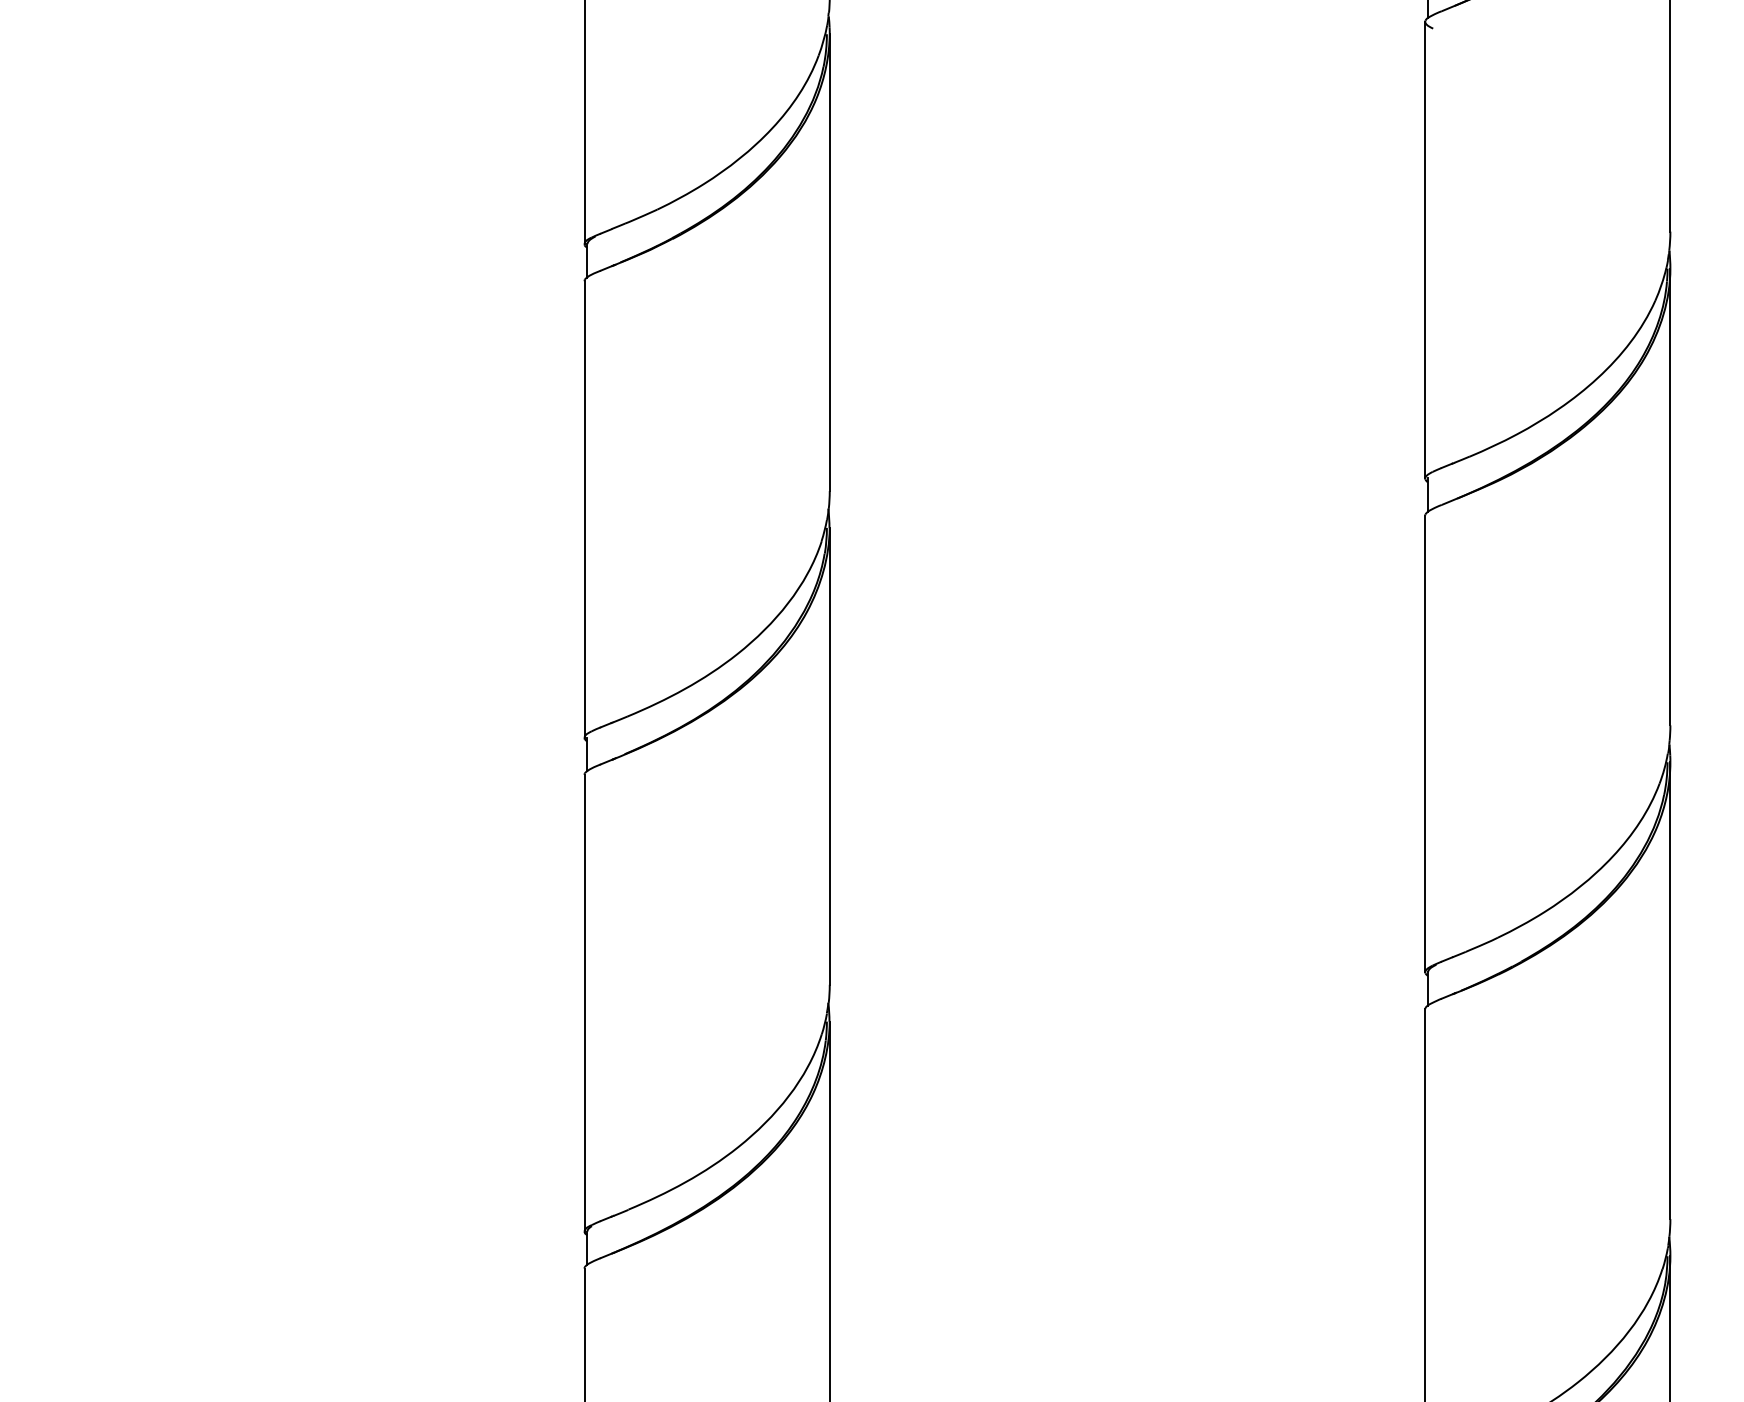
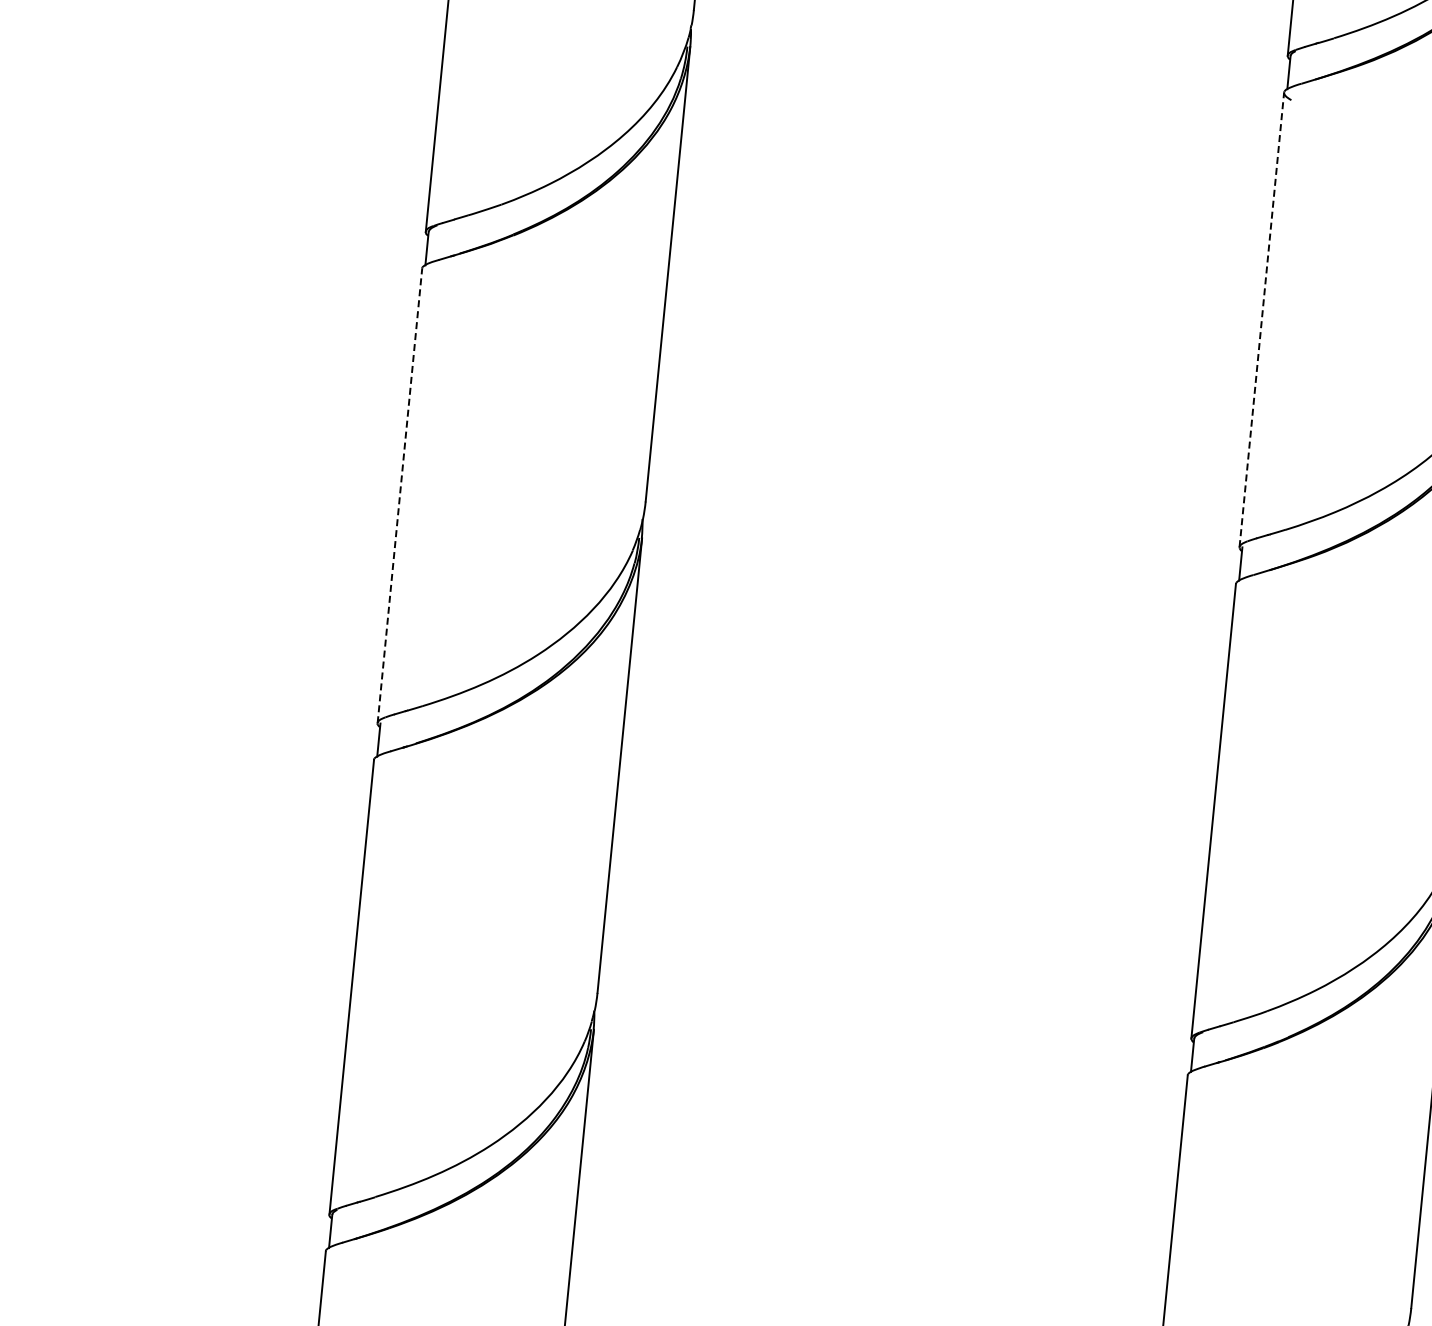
line: (1425, 249) -> (1262, 319), solid -> dashed
line: (584, 509) -> (399, 495), solid -> dashed

